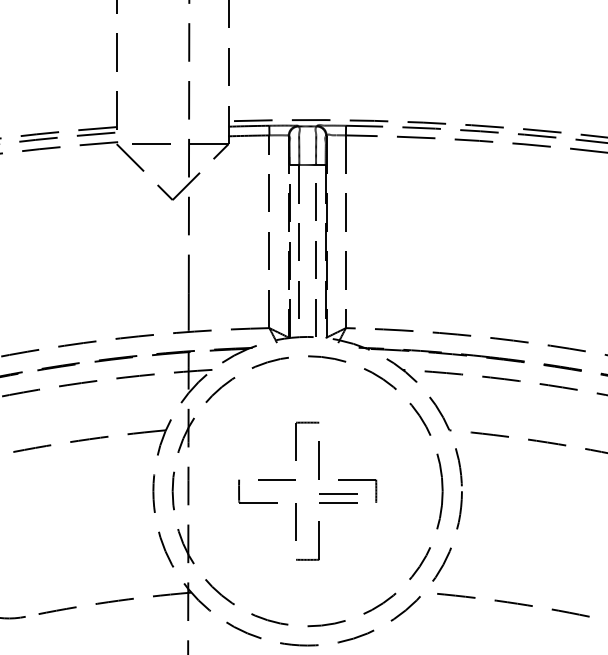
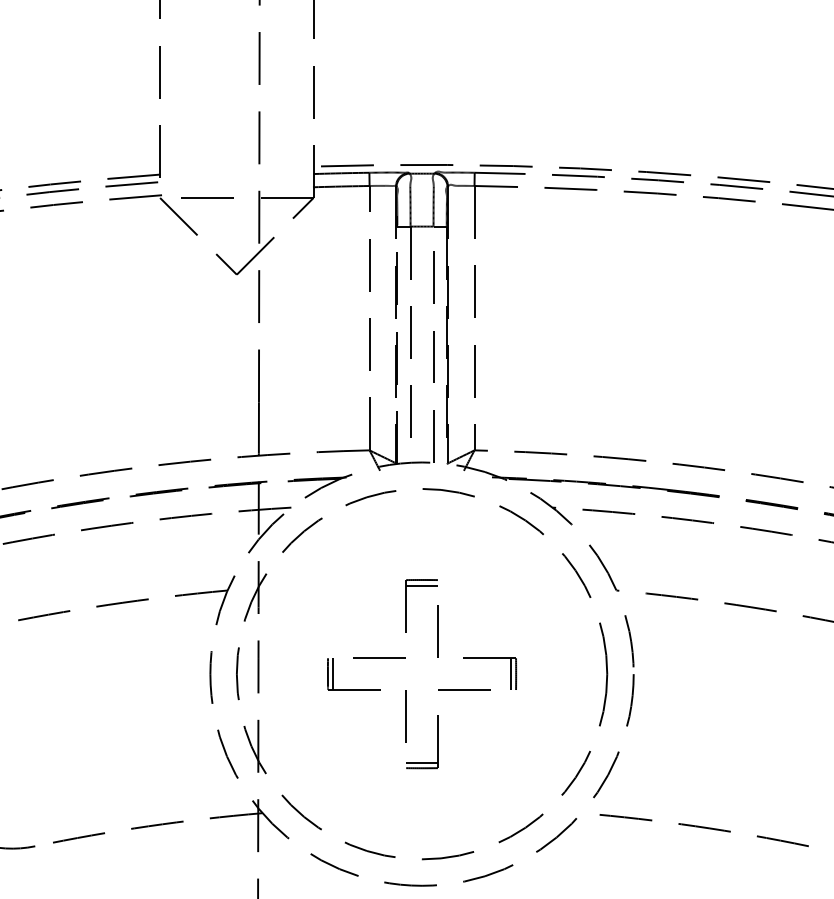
line: (307, 426) -> (421, 585), added
line: (243, 491) -> (333, 674), added
line: (372, 491) -> (510, 674), added
line: (338, 493) -> (464, 677), removed
line: (307, 555) -> (421, 762), added

